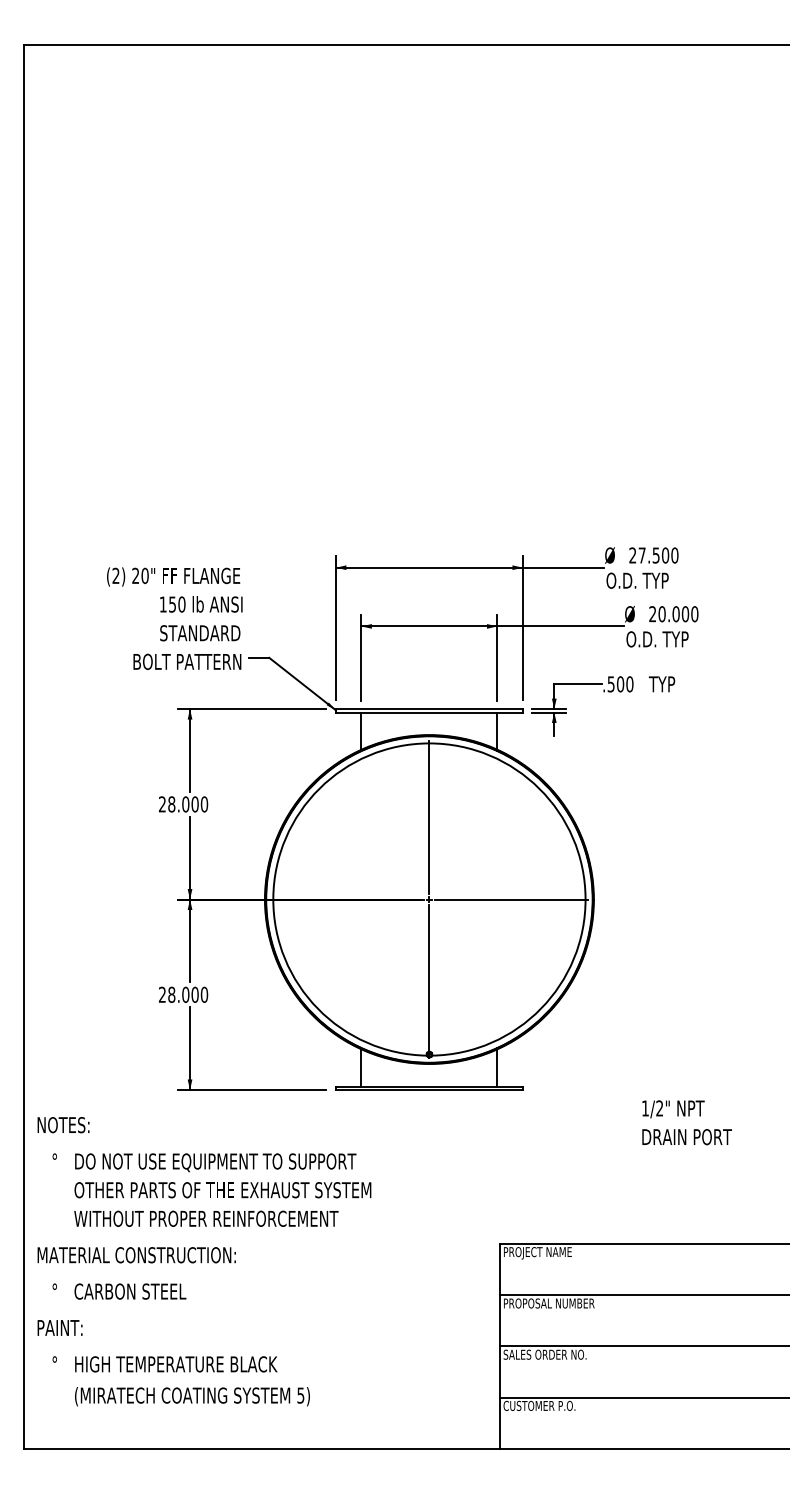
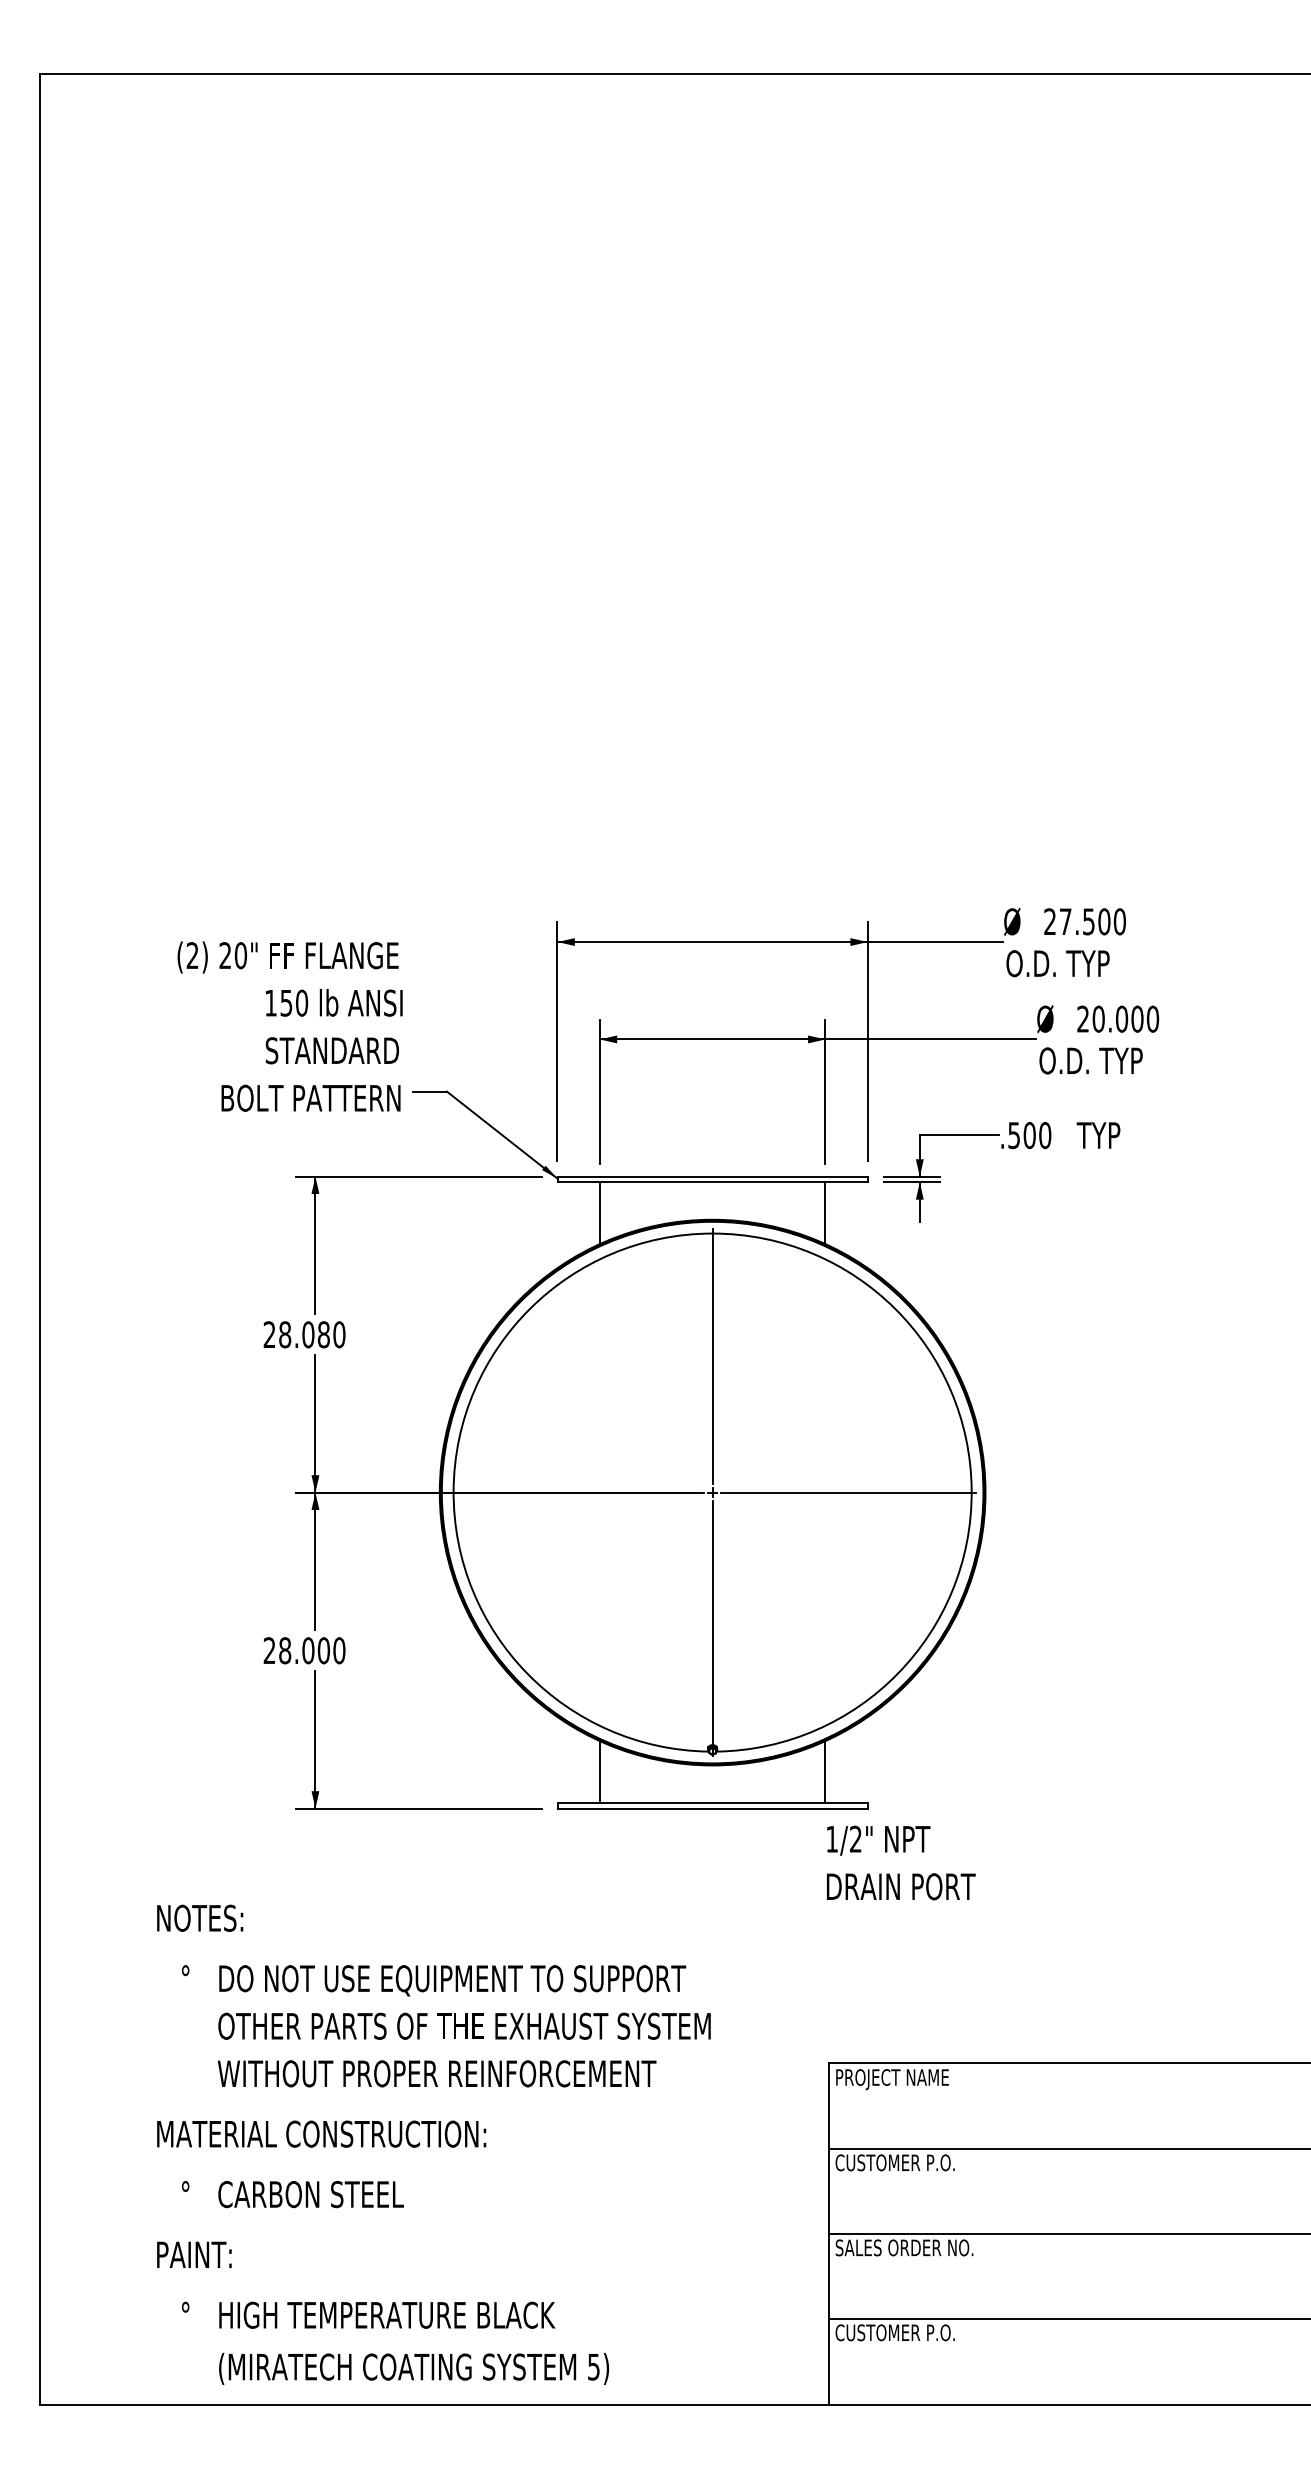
text: (194, 804) -> (322, 1334), 28.000 -> 28.080
text: (686, 1122) -> (900, 1862), moved
text: (204, 1261) -> (433, 2144), moved
text: (548, 1303) -> (910, 2162), PROPOSAL NUMBER -> CUSTOMER P.O.

